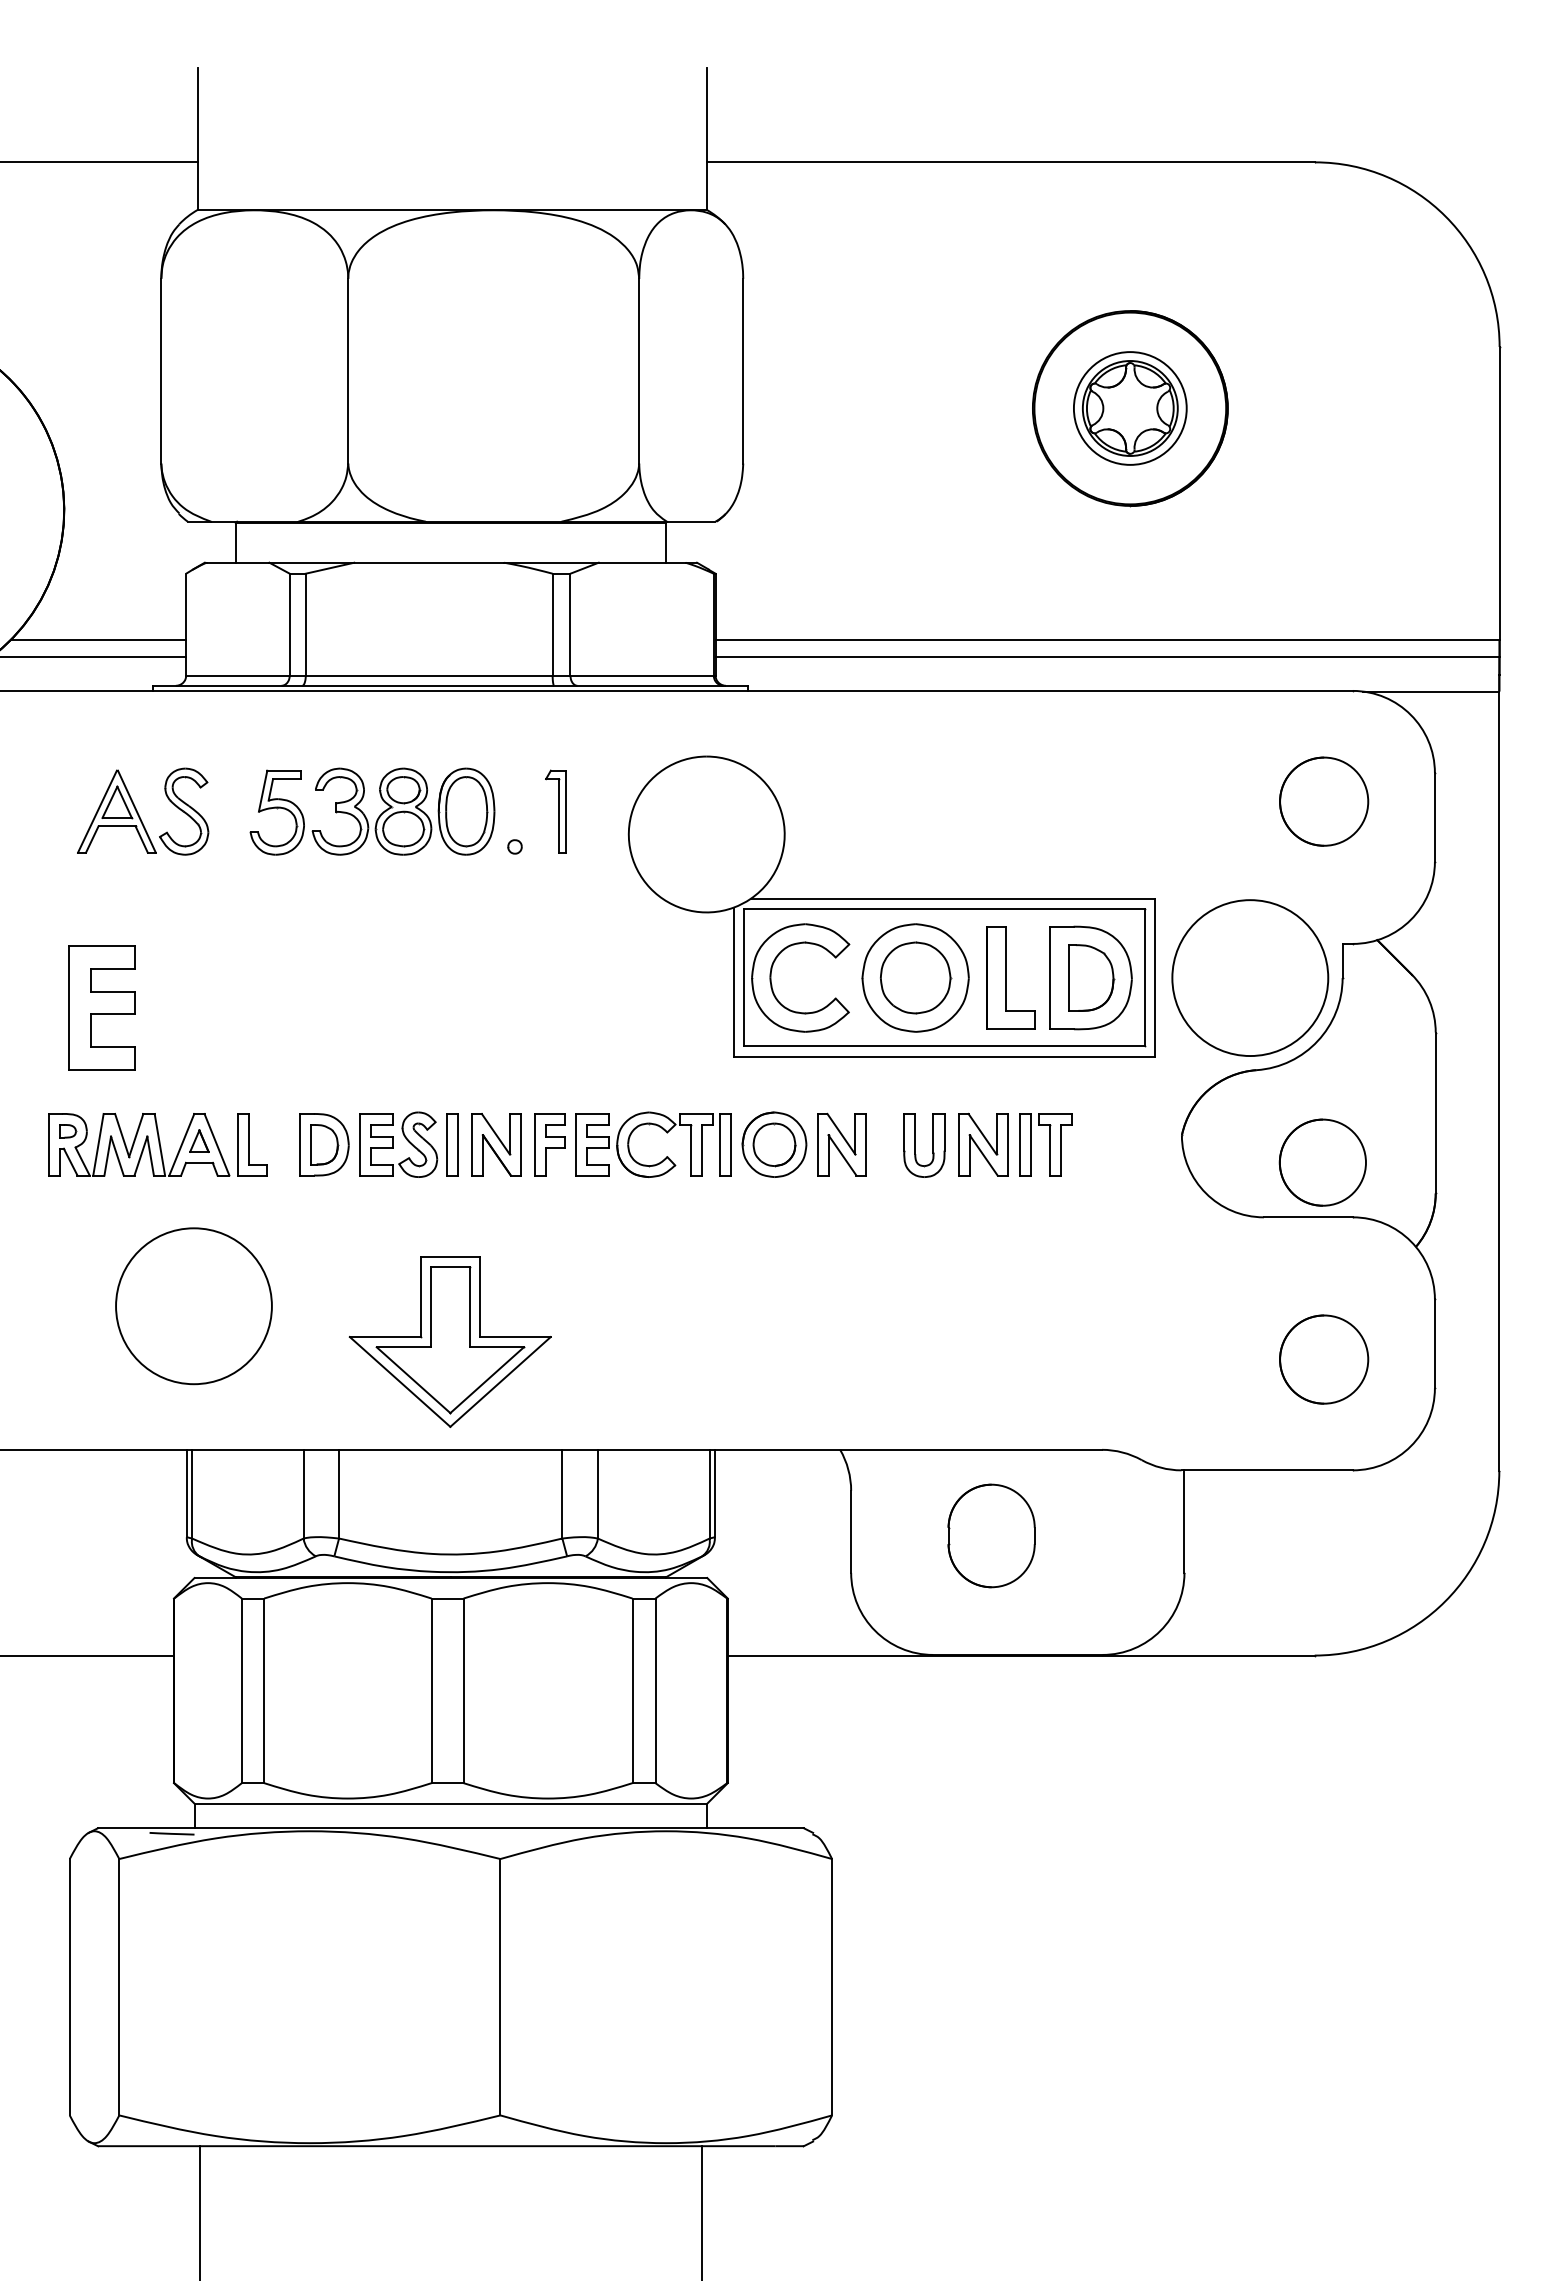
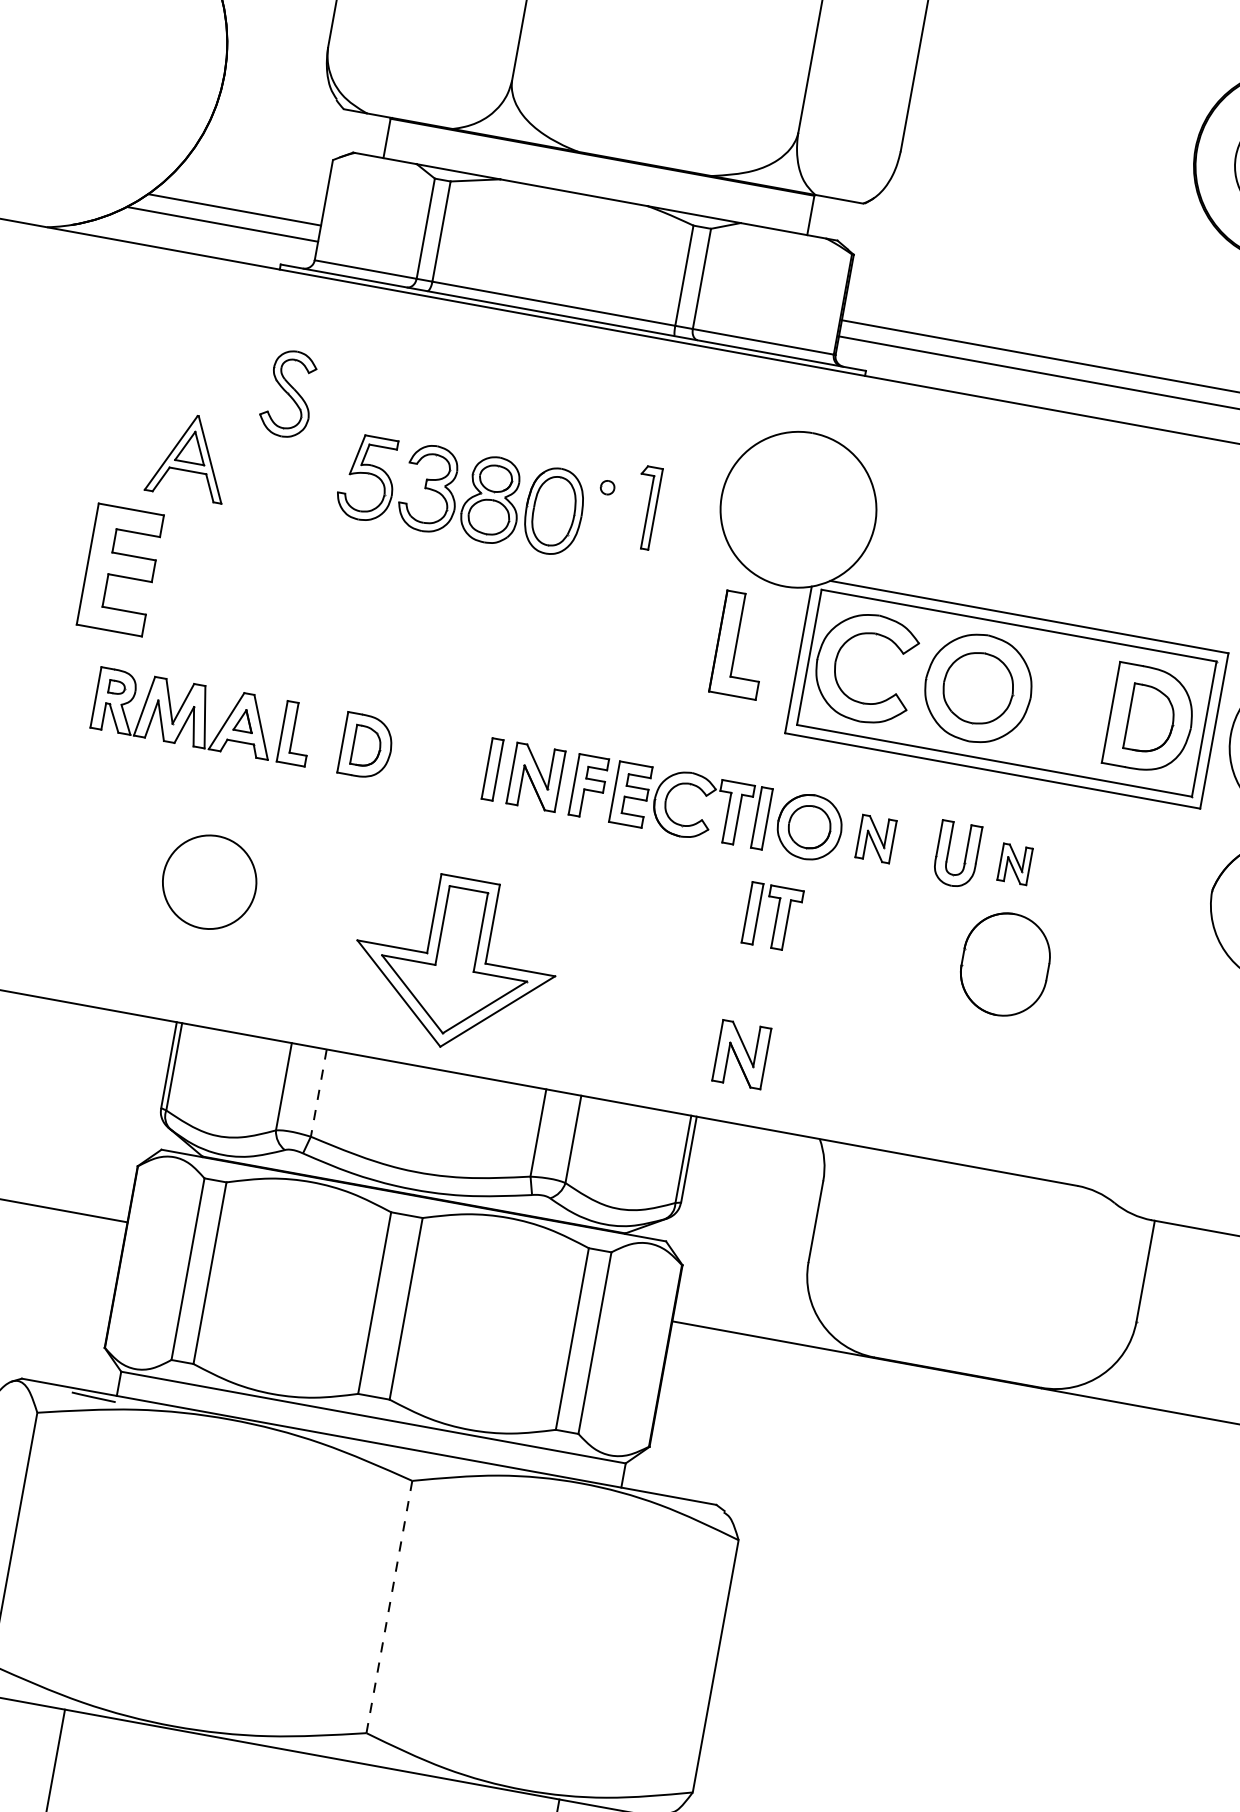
part: (116, 811) -> (190, 456), moved
part: (555, 811) -> (645, 507), moved
part: (366, 816) -> (454, 498), moved
part: (1010, 977) -> (741, 644), moved
part: (101, 1007) -> (119, 569), moved
part: (398, 1144) -> (439, 759), removed
part: (841, 1144) -> (875, 838), size x0.7
part: (983, 1144) -> (1015, 864), size x0.6
part: (1045, 1144) -> (772, 916), moved
circle: (193, 1306) -> (209, 882), size x0.6
part: (748, 1380) -> (741, 1054), added
line: (339, 1494) -> (319, 1093), solid -> dashed
part: (991, 1535) -> (1005, 964), moved
line: (500, 1987) -> (389, 1607), solid -> dashed

